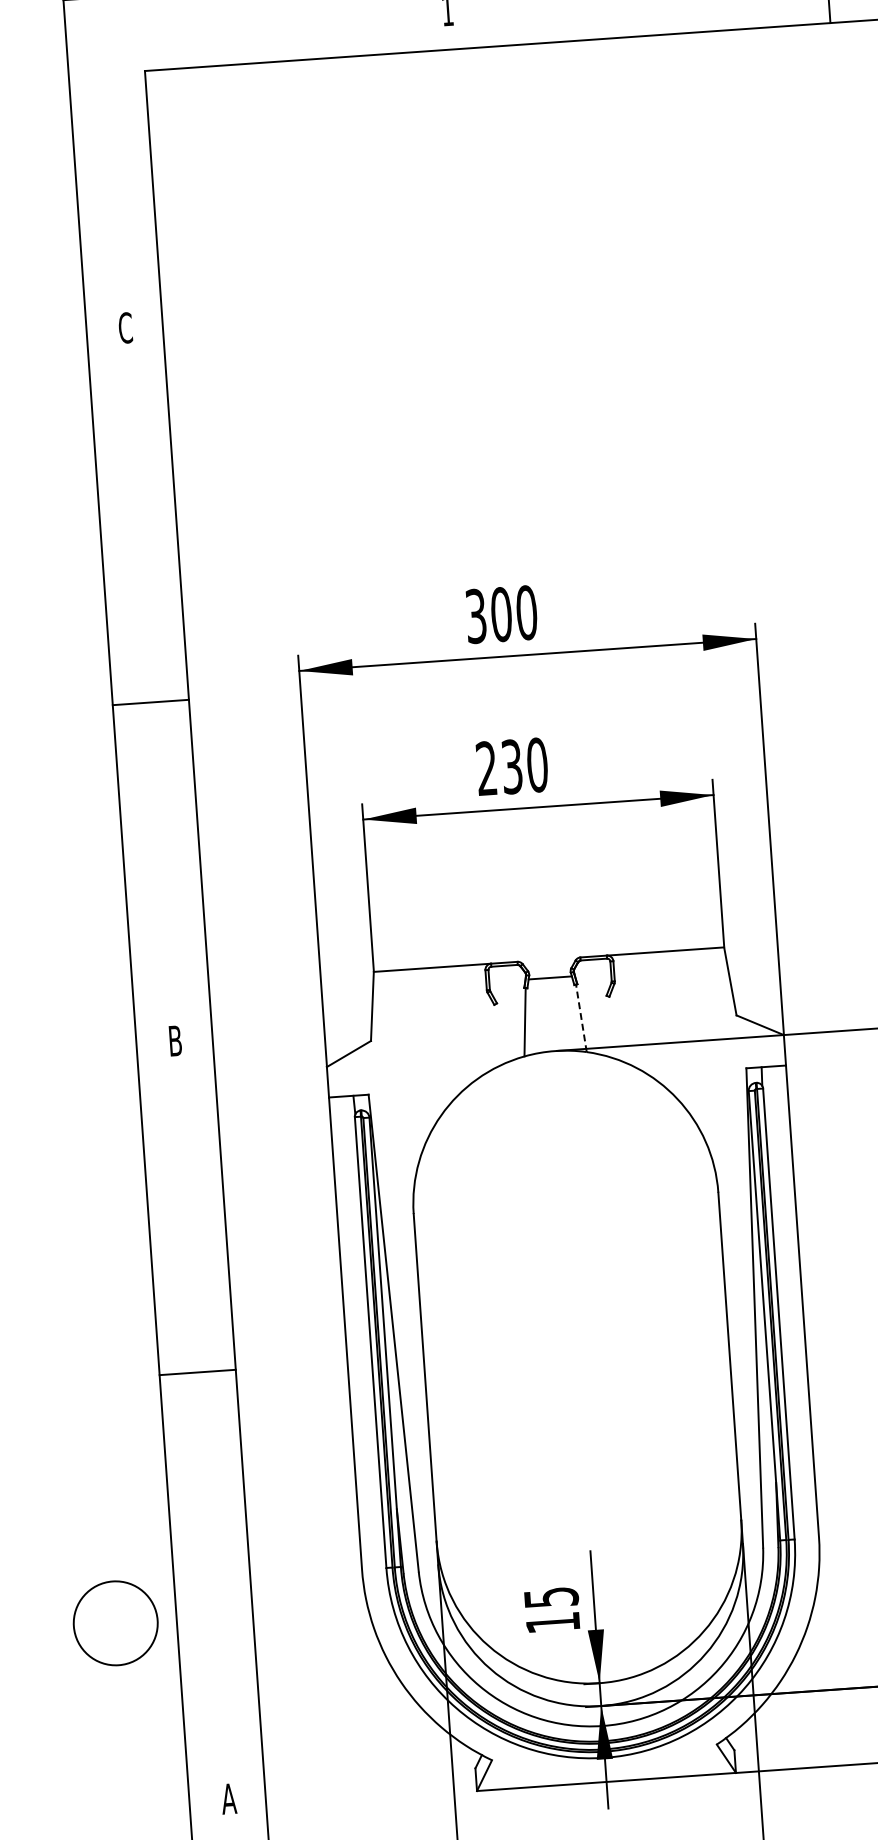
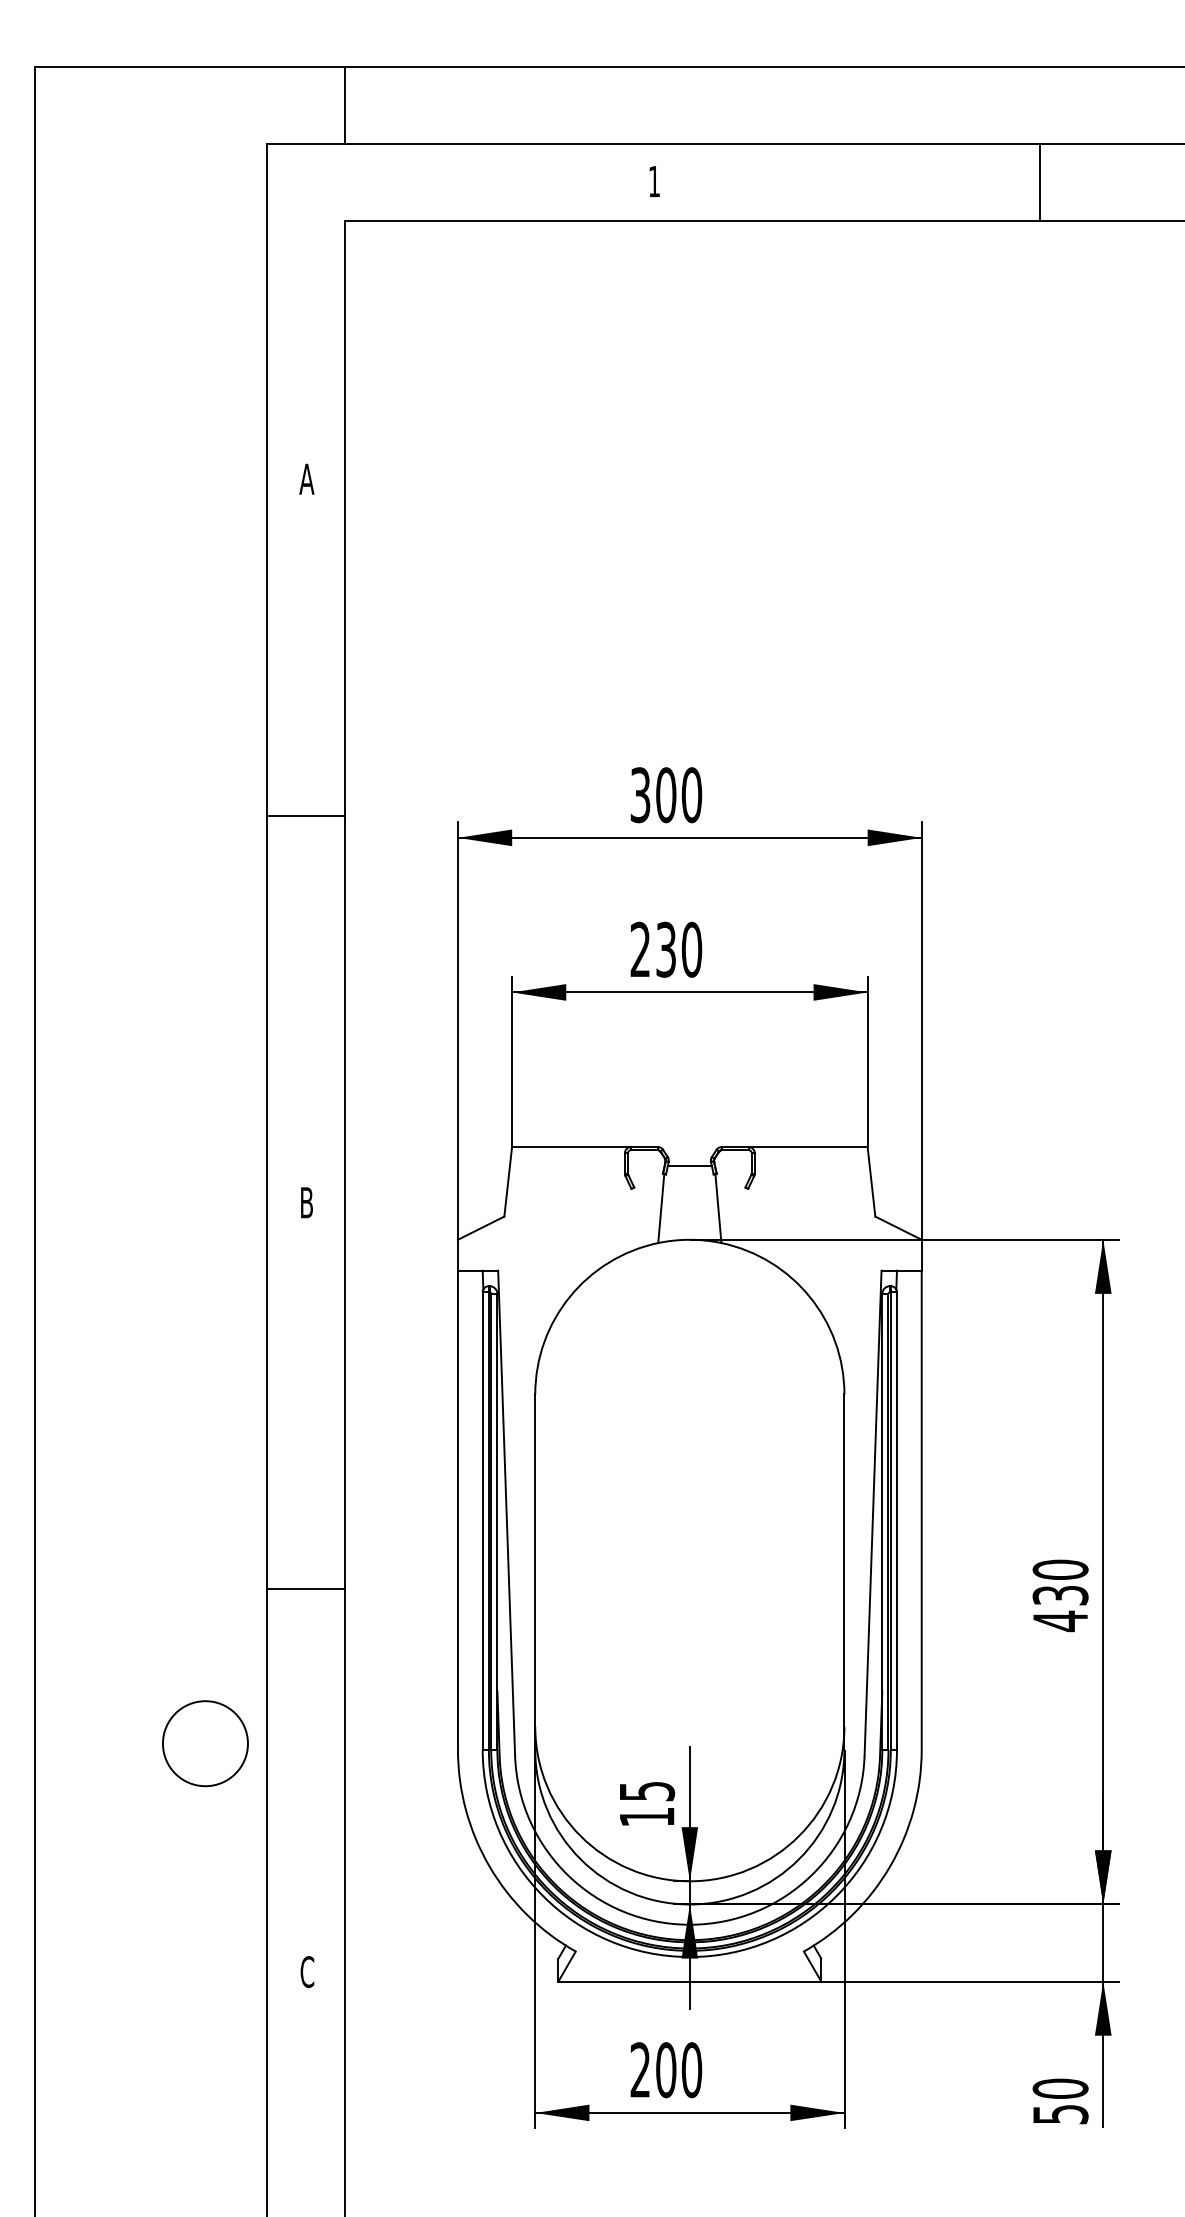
text: (125, 328) -> (306, 479), C -> A
line: (150, 702) -> (305, 816), moved
line: (581, 1018) -> (718, 1208), dashed -> solid
line: (197, 1372) -> (305, 1589), moved
circle: (115, 1623) -> (205, 1743), moved
text: (228, 1799) -> (306, 1972), A -> C

